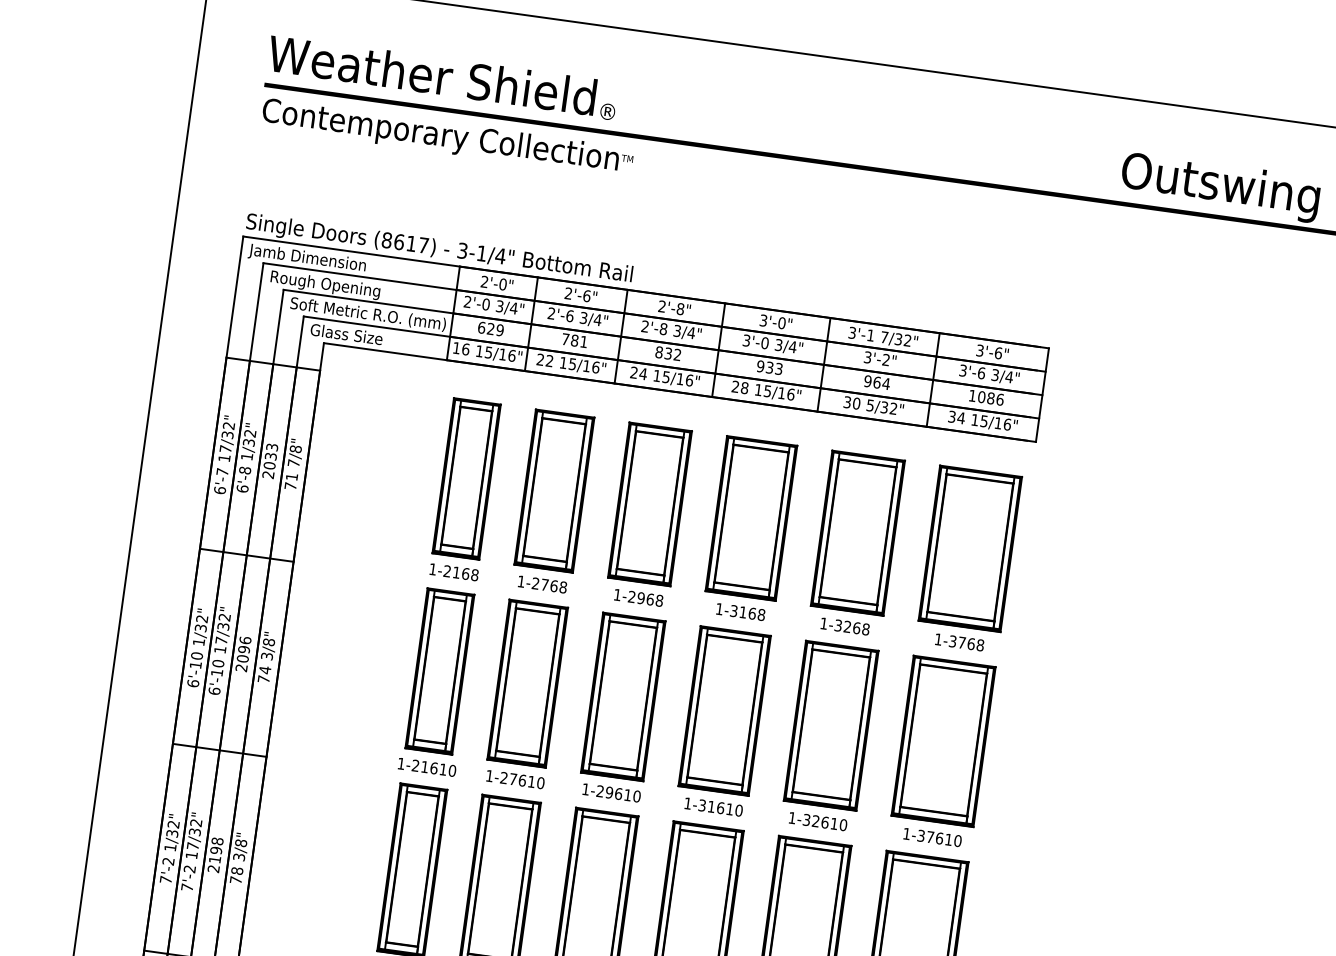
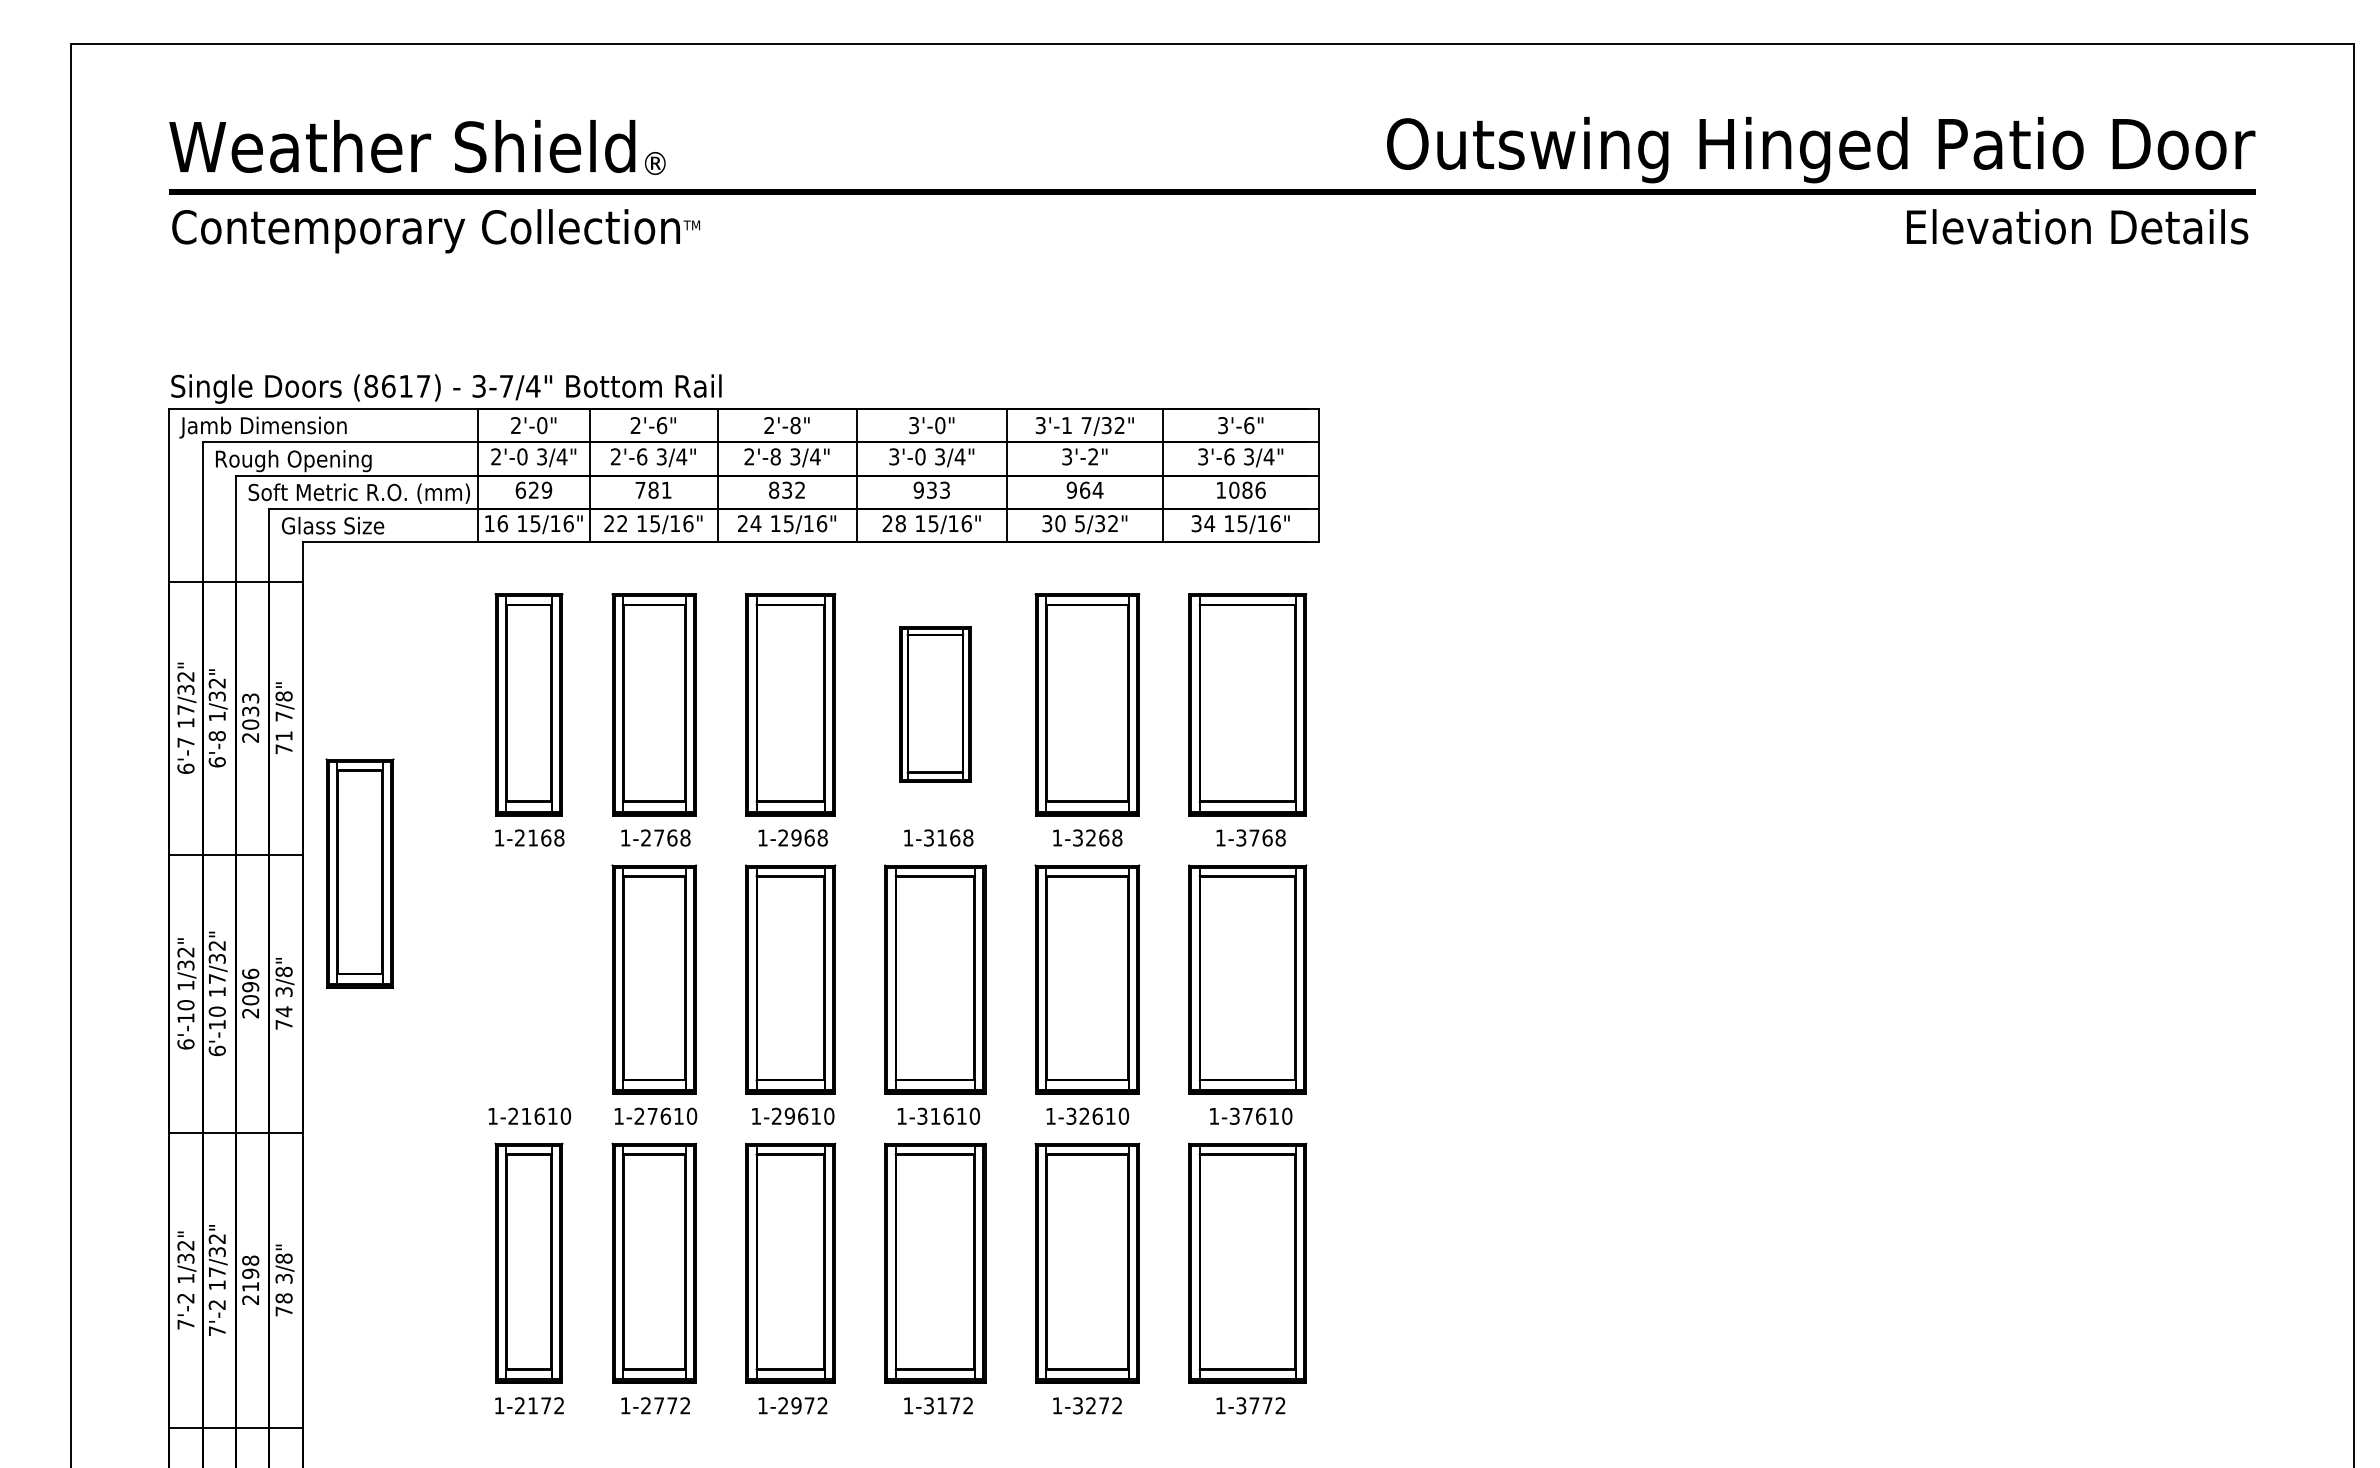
text: (481, 253) -> (506, 386), 3-1/4" -> 3-7/4"
part: (751, 518) -> (935, 704), size x0.7
part: (439, 671) -> (359, 873), moved

